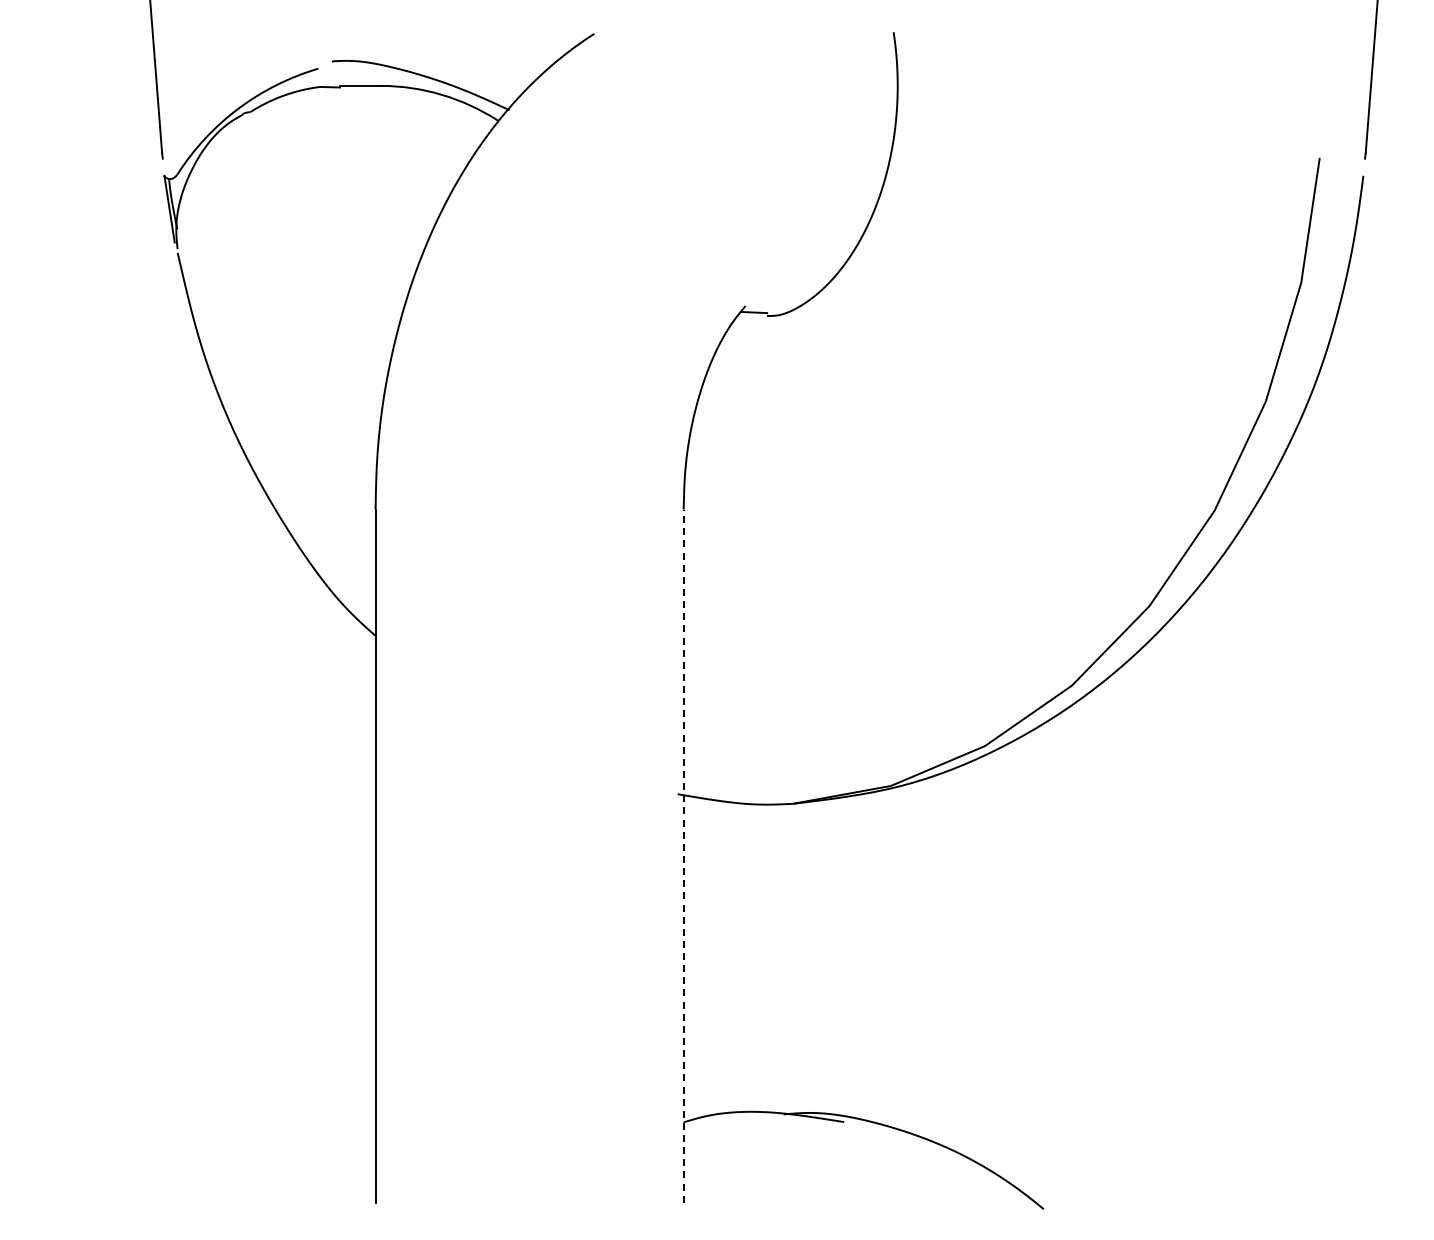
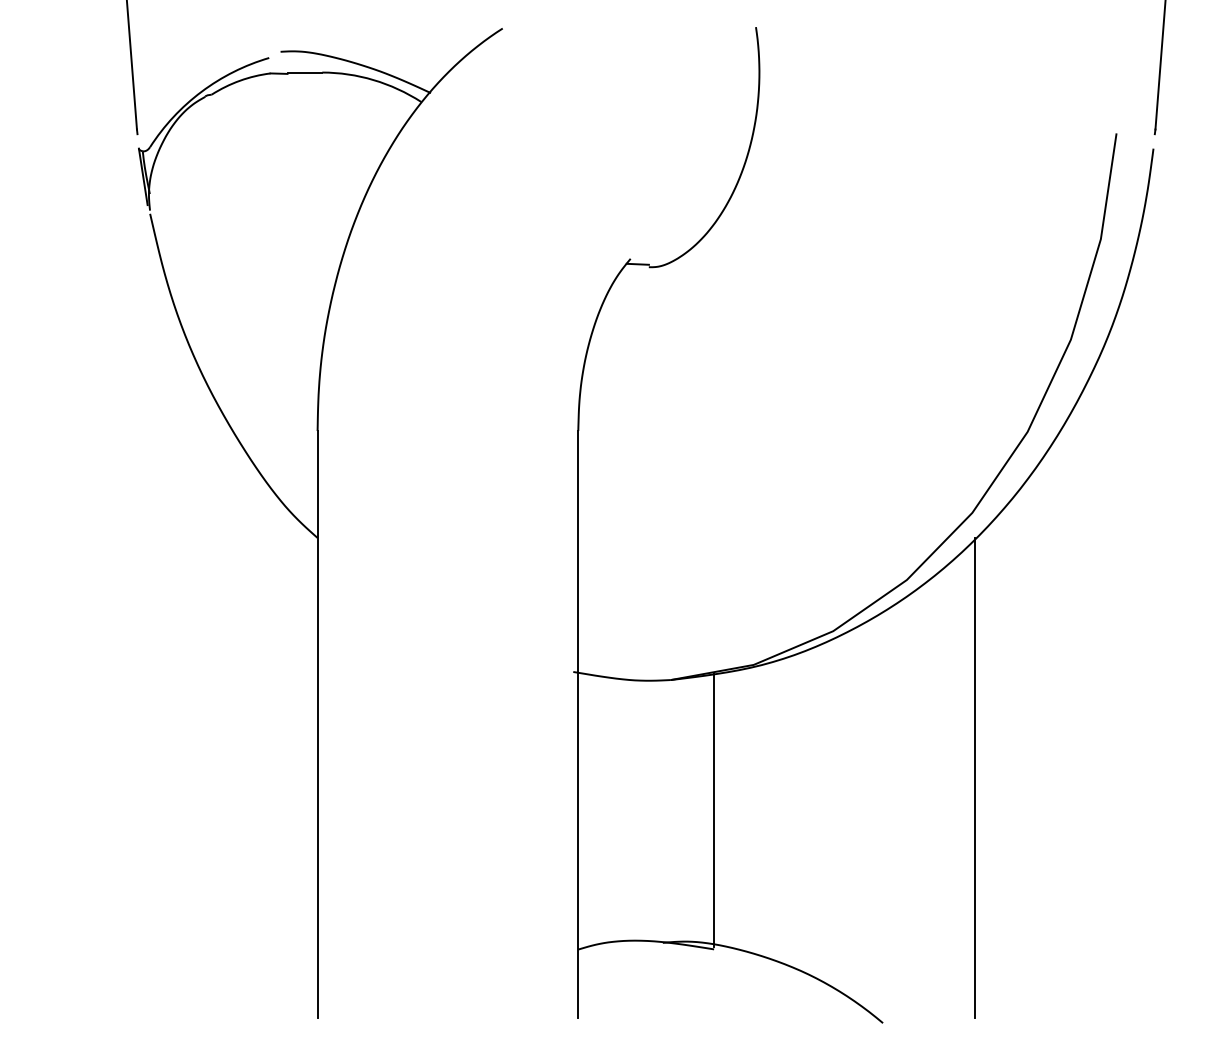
line: (683, 856) -> (578, 724), dashed -> solid
line: (1152, 918) -> (975, 777), added
line: (844, 957) -> (714, 810), added

